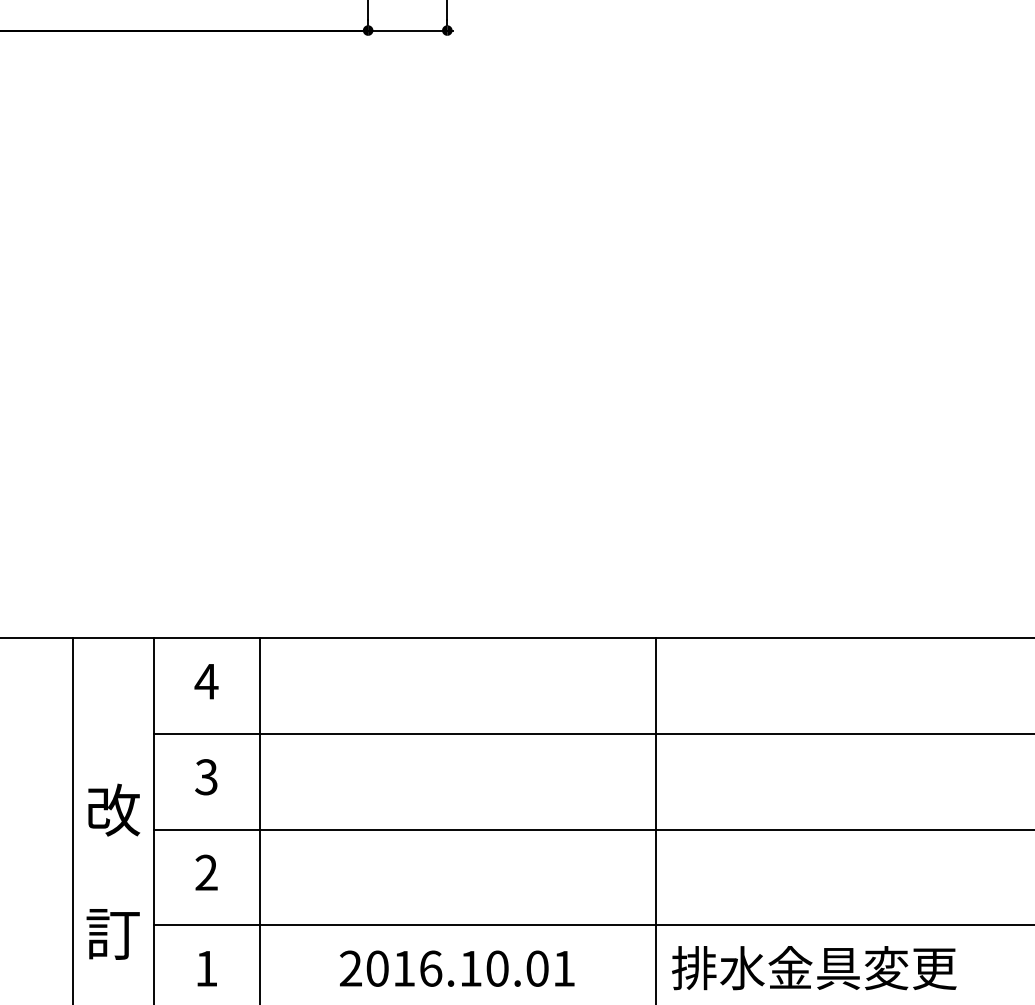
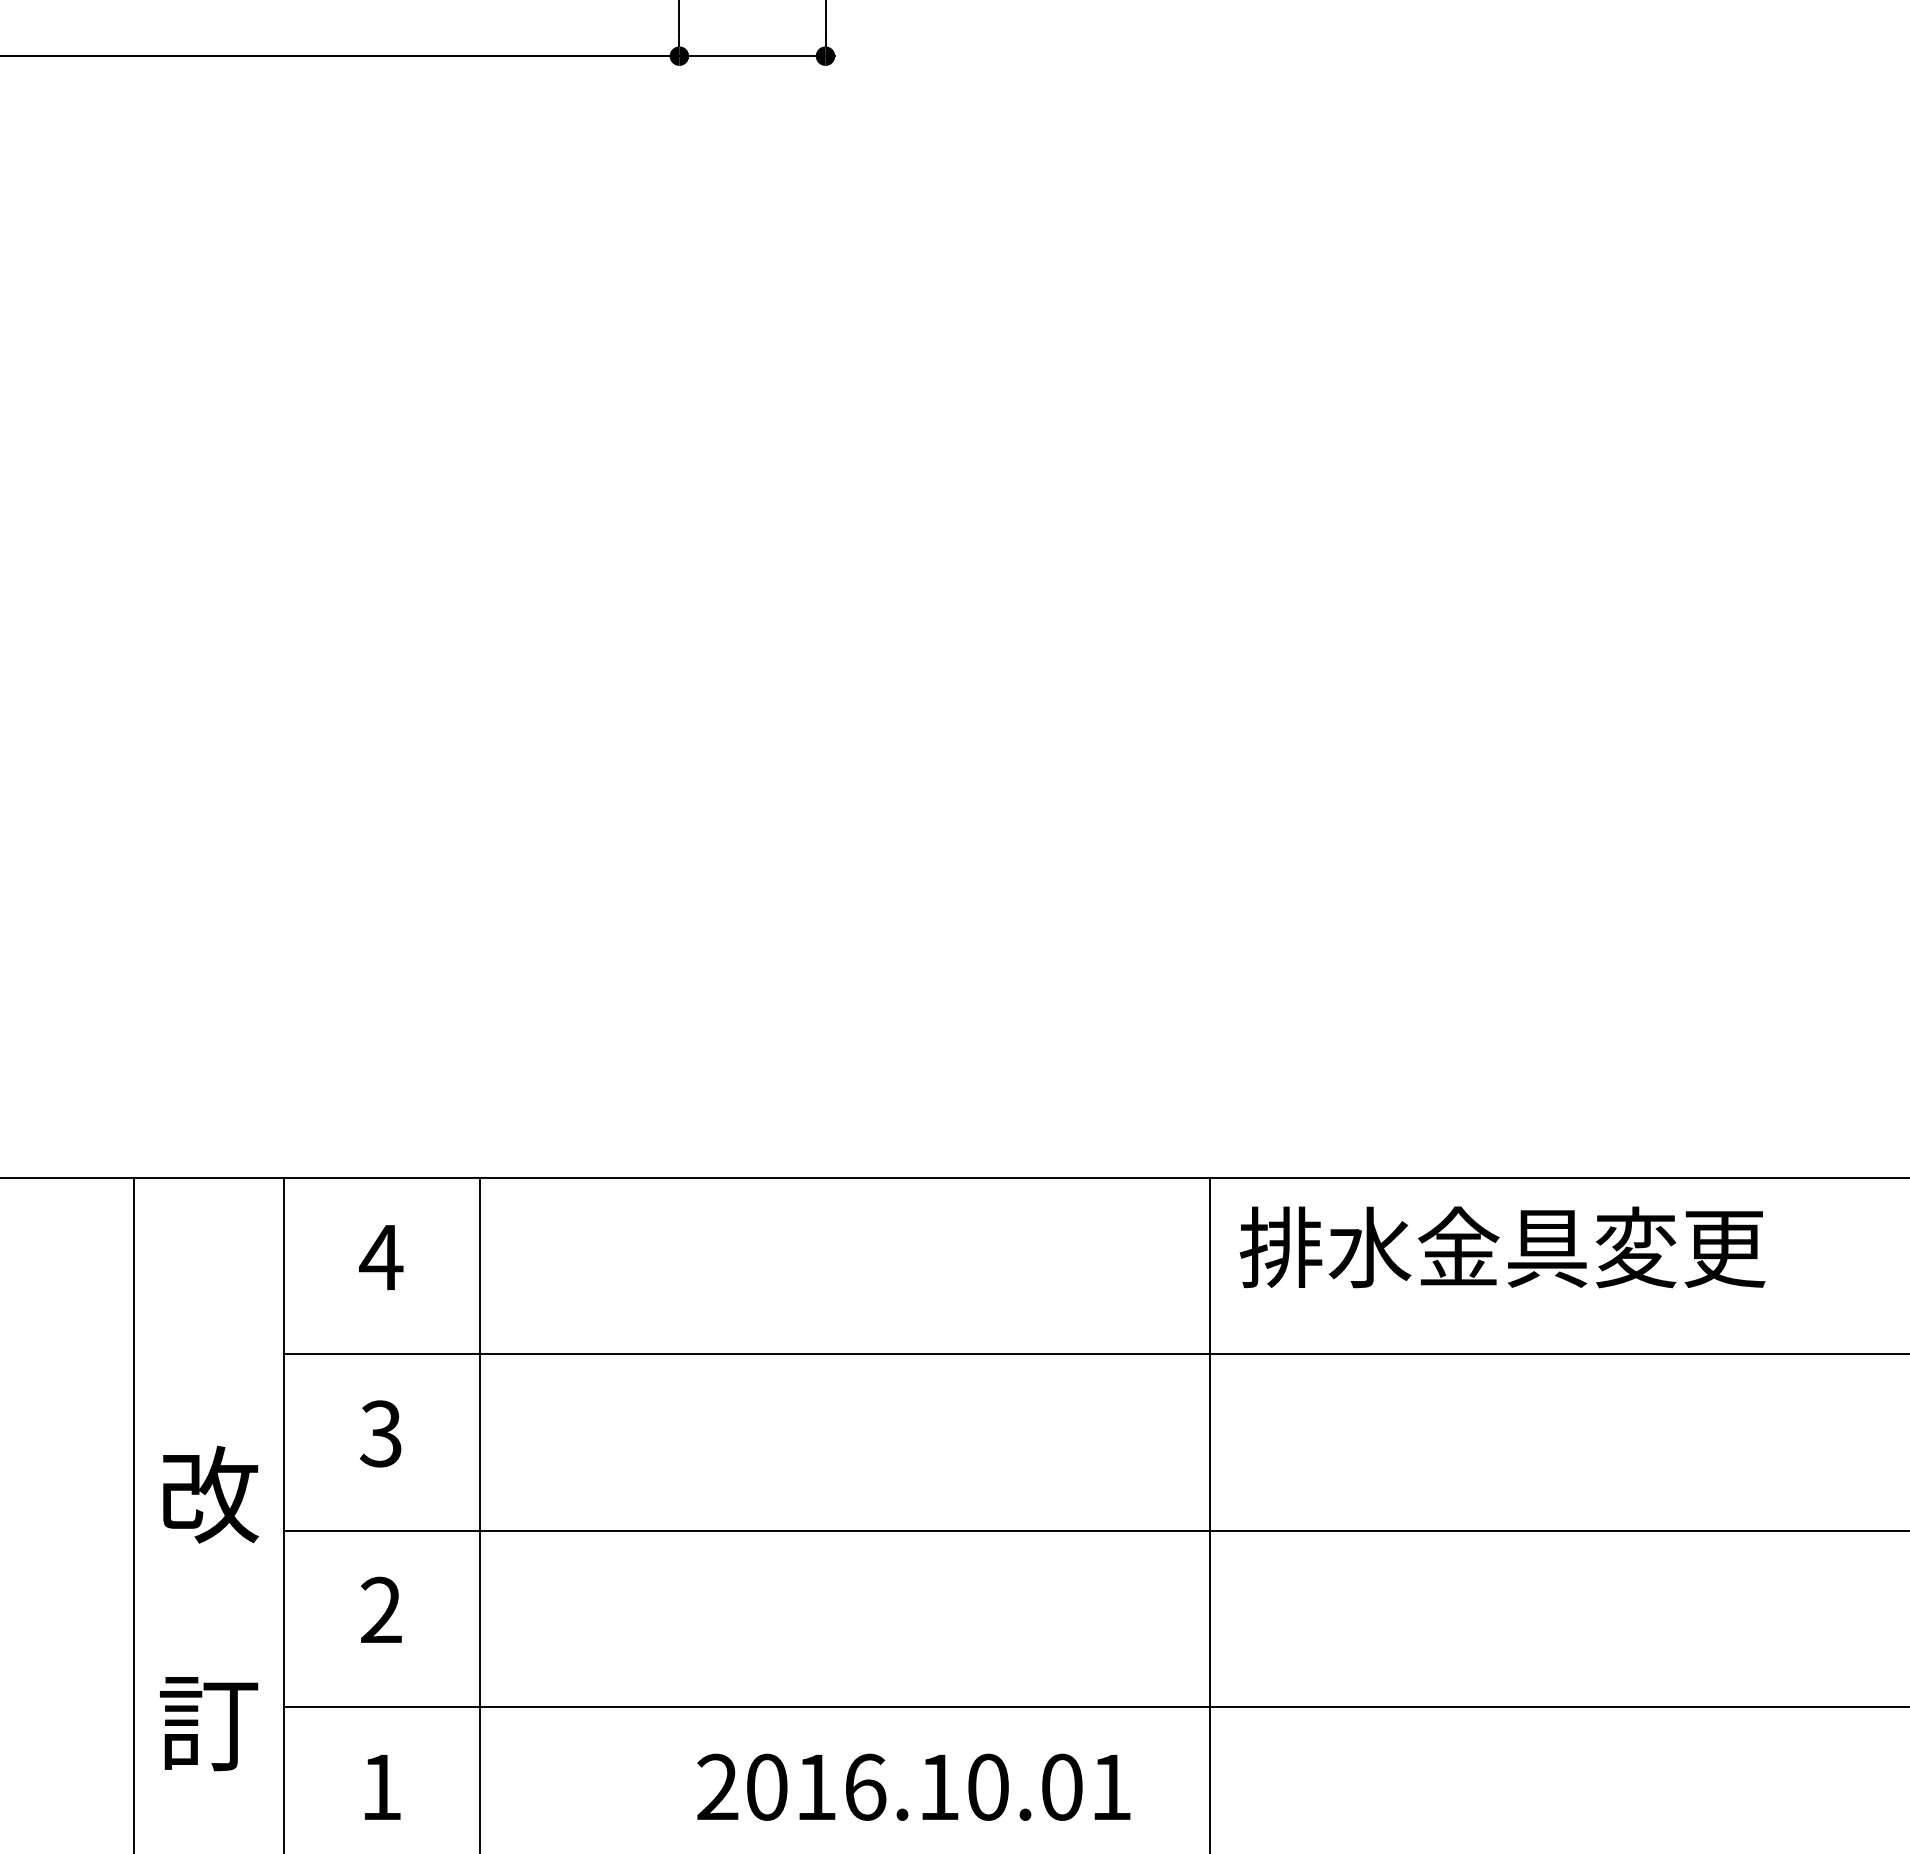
text: (457, 968) -> (914, 1786), moved
text: (814, 968) -> (1503, 1248), moved

